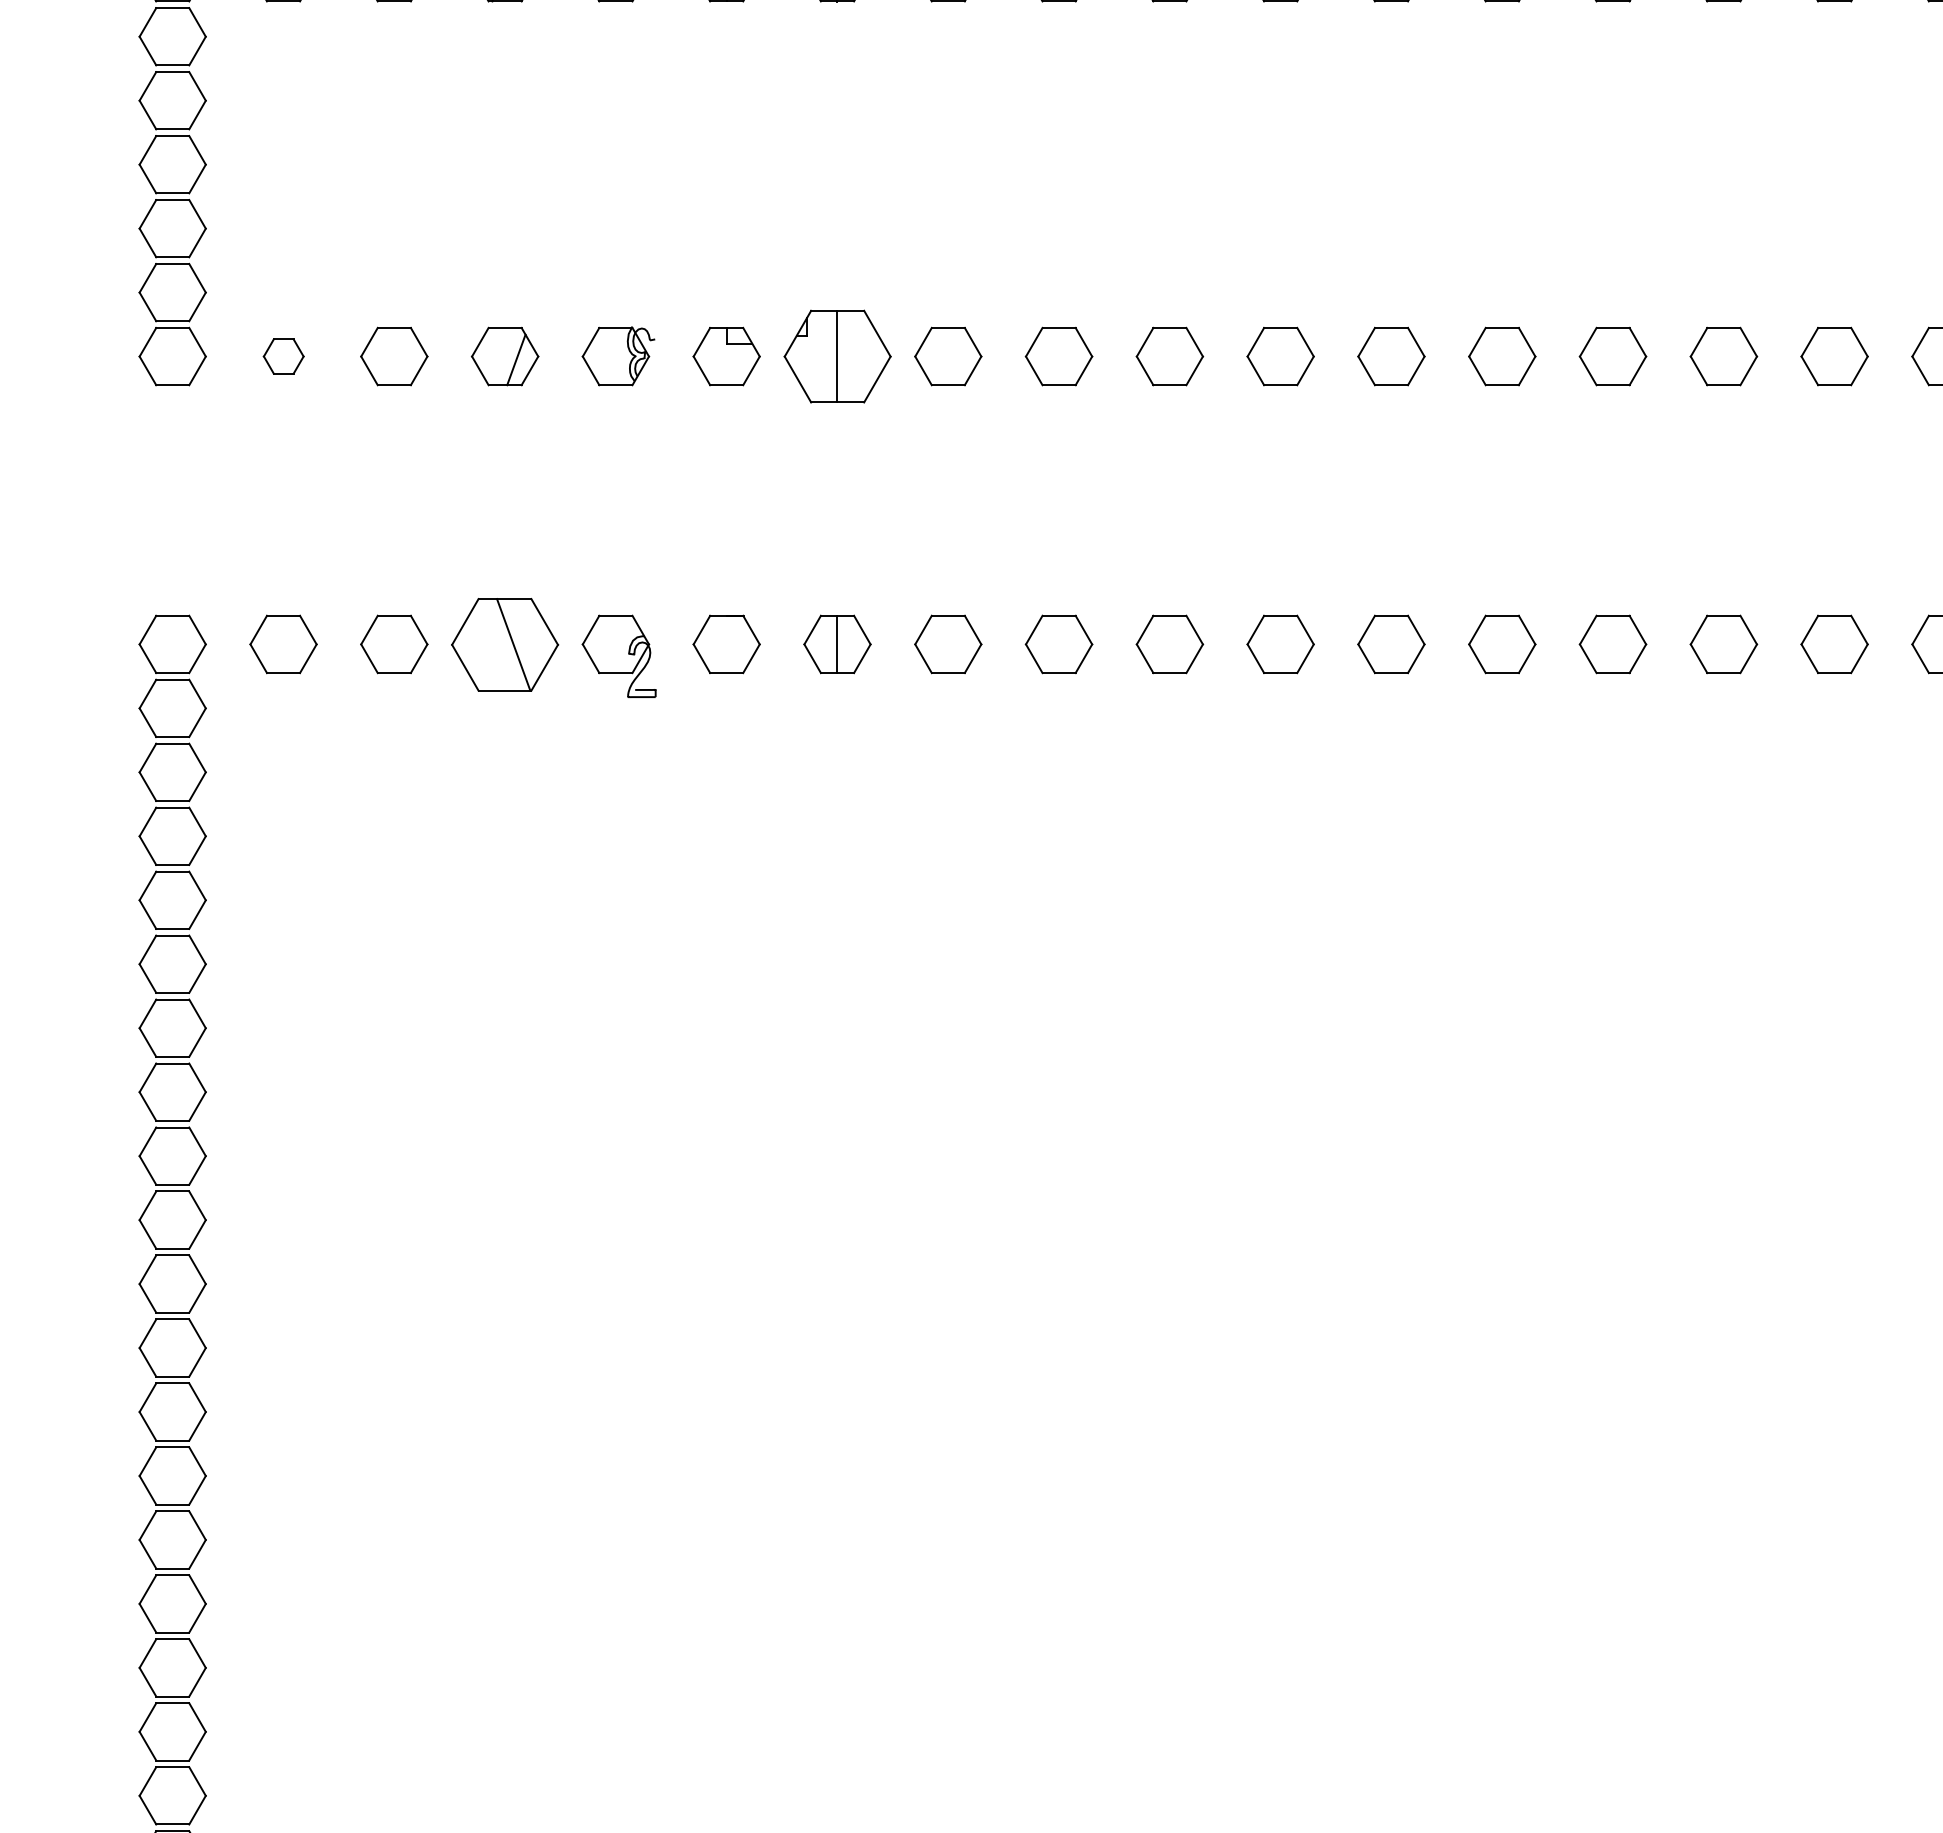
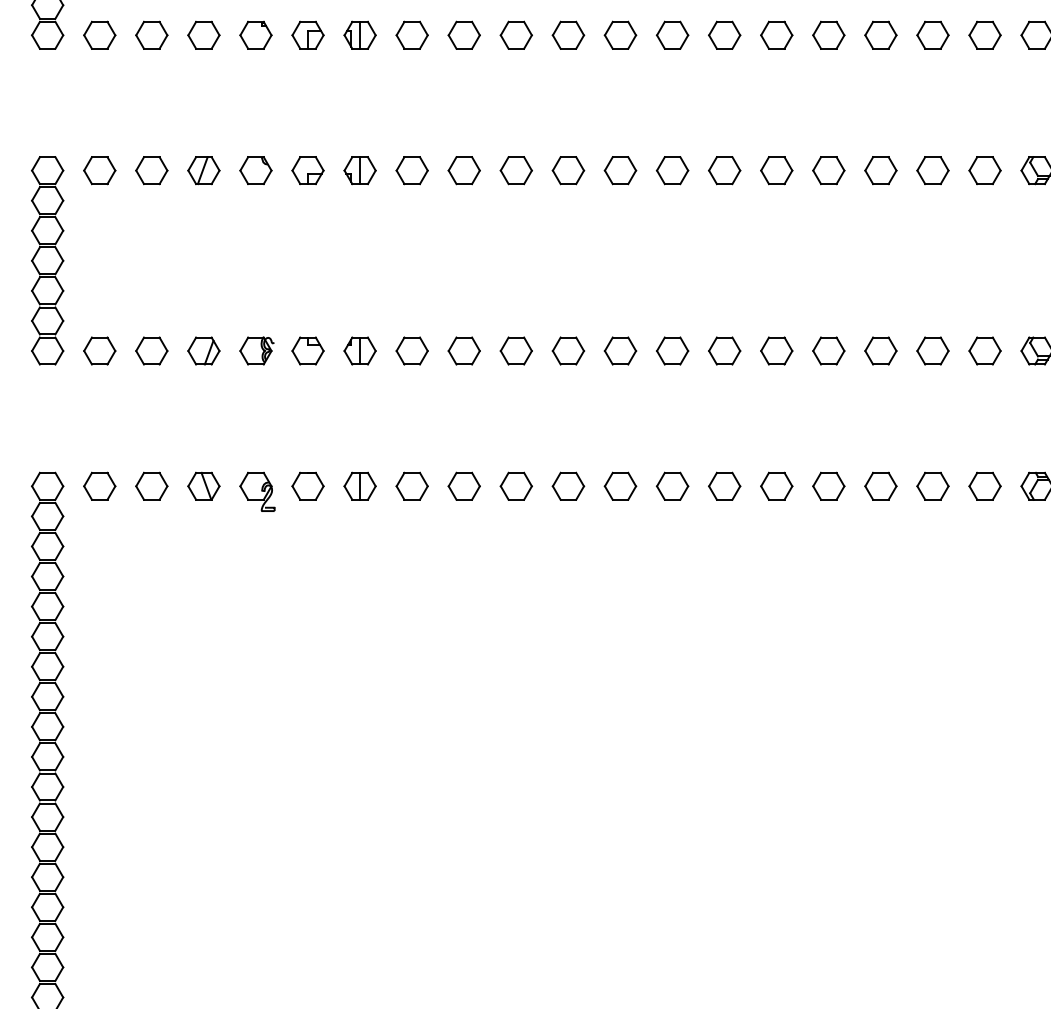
part: (283, 355) -> (99, 350), size x1.67
part: (836, 355) -> (359, 350), size x0.62
part: (504, 642) -> (203, 485), size x0.62

